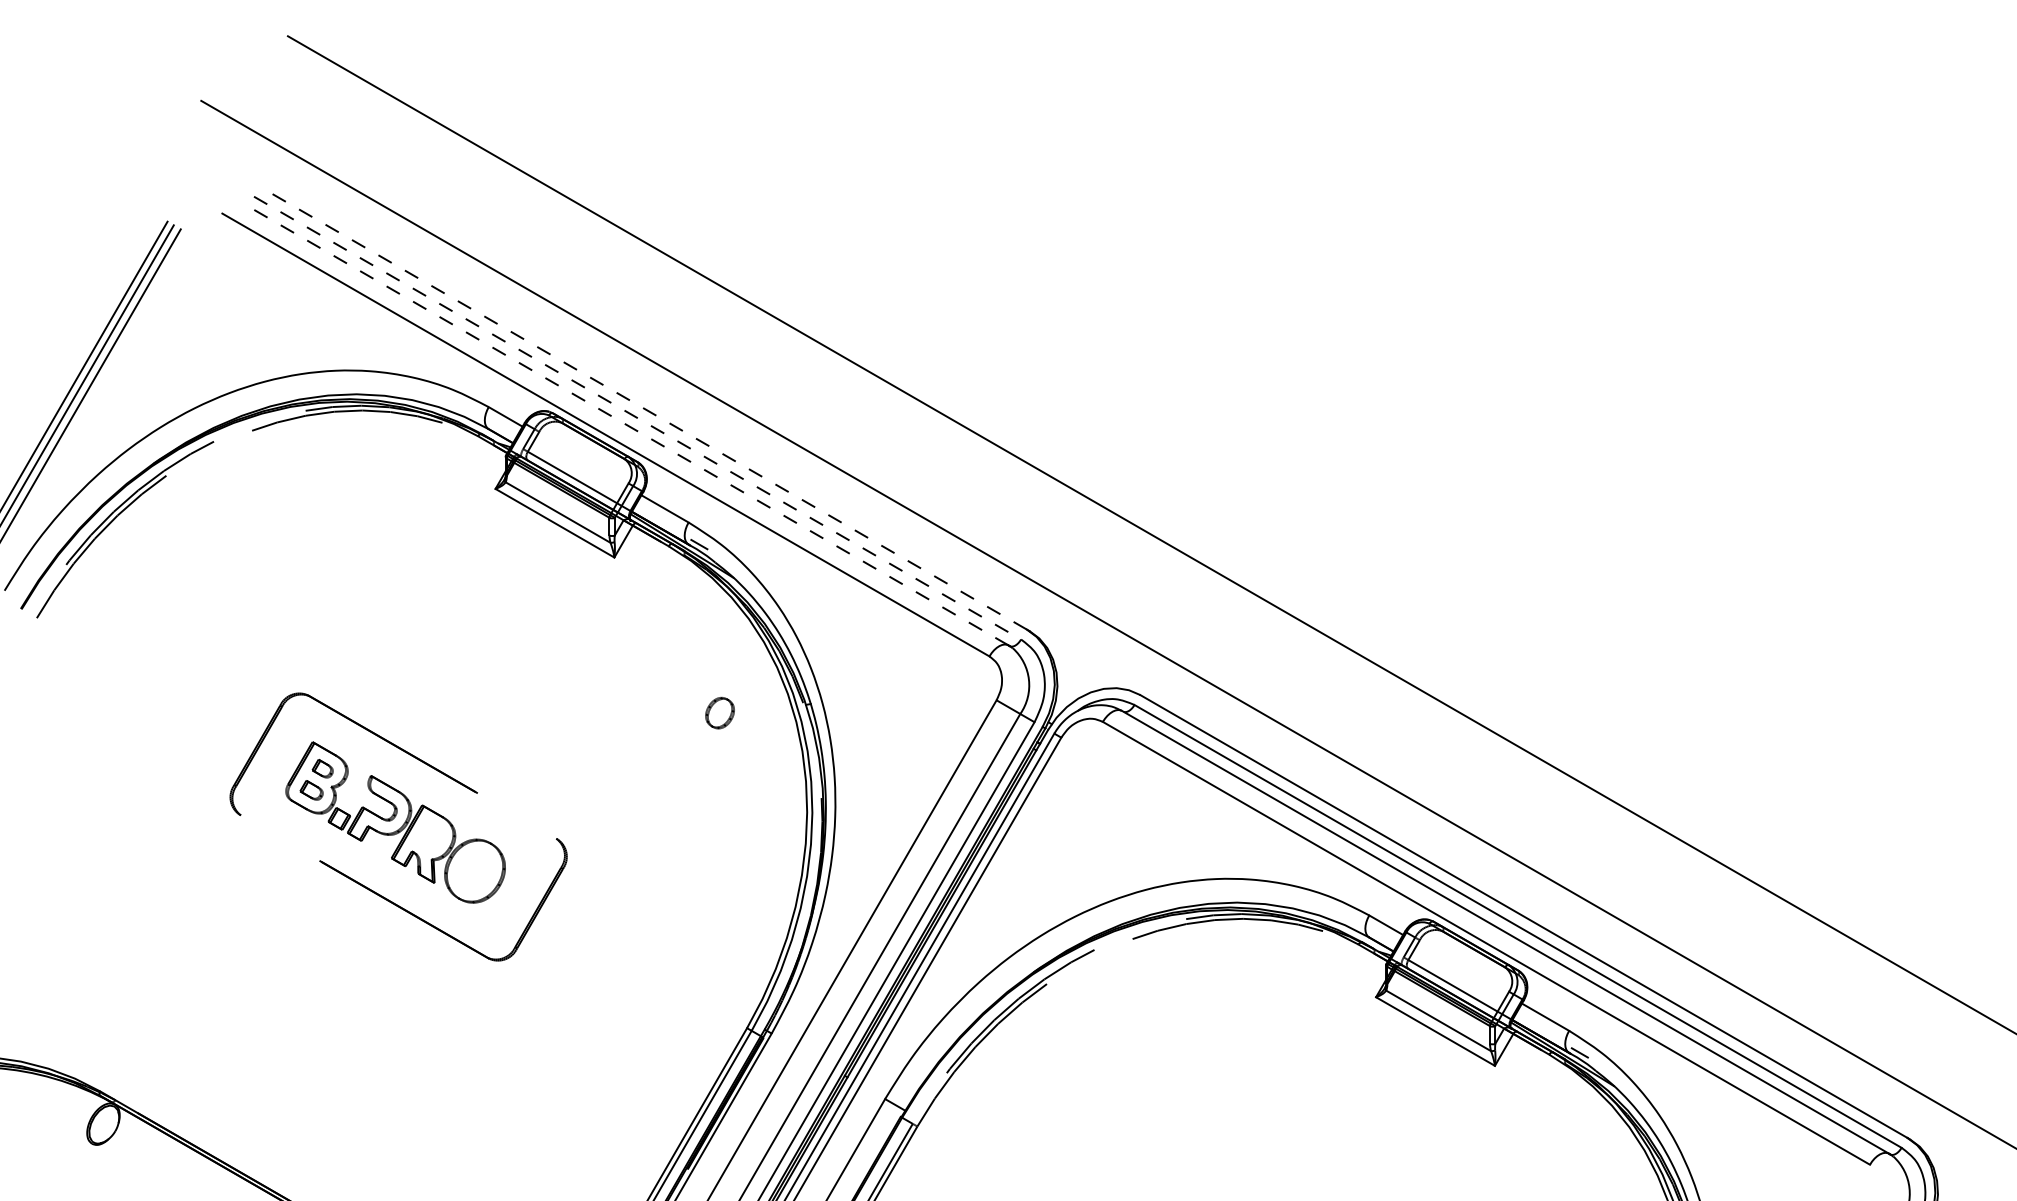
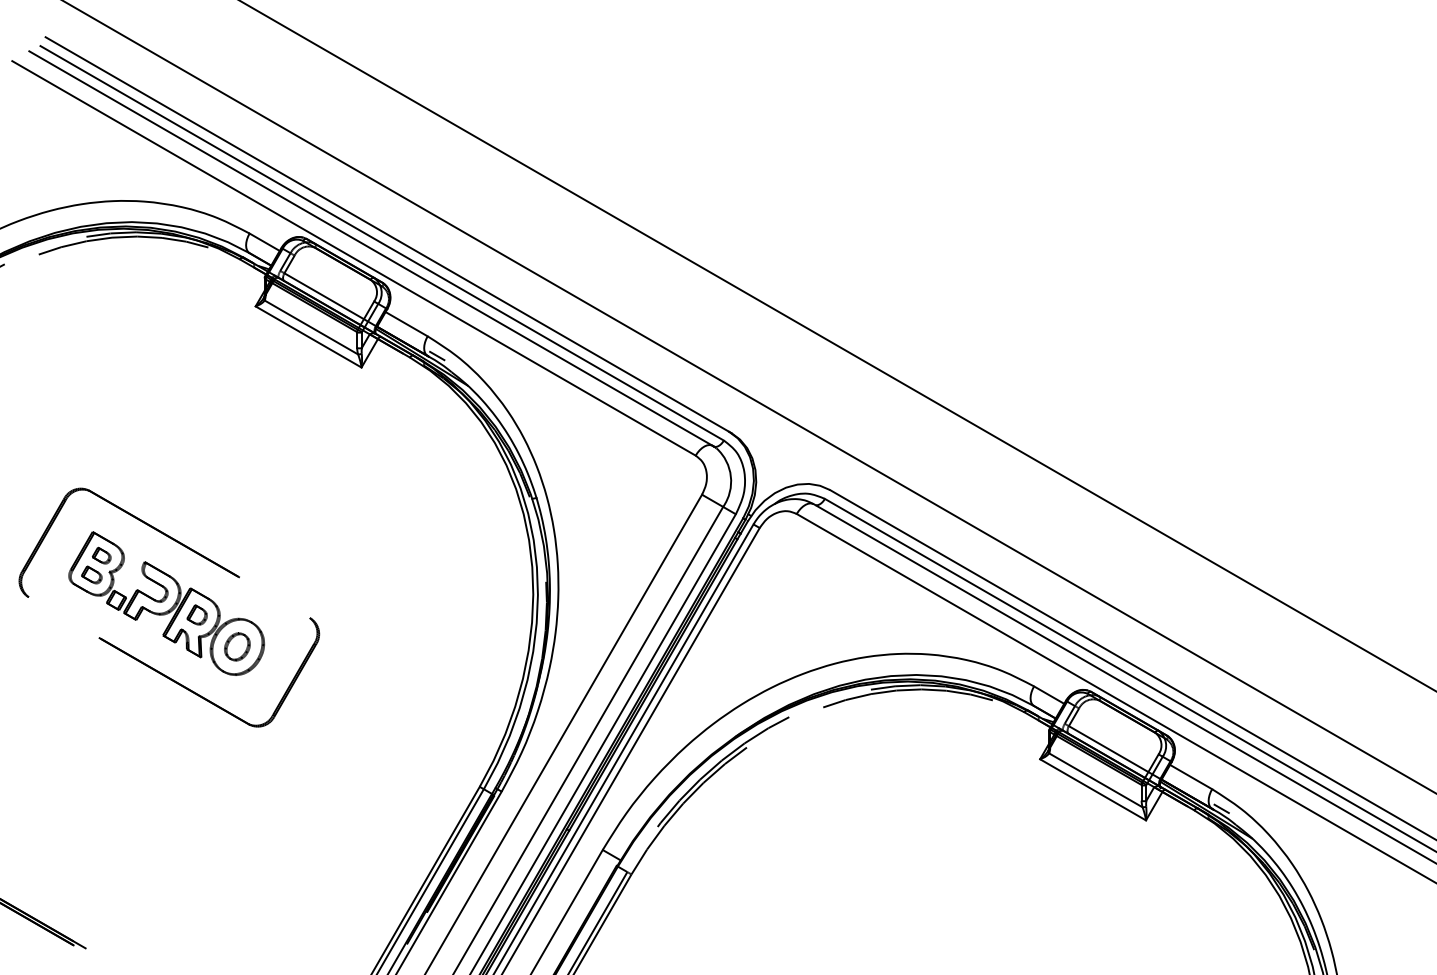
line: (643, 408) -> (387, 234), dashed -> solid
line: (637, 418) -> (382, 243), dashed -> solid
line: (625, 423) -> (371, 248), dashed -> solid
part: (719, 713) -> (236, 647), moved
part: (429, 835) -> (196, 615), added

